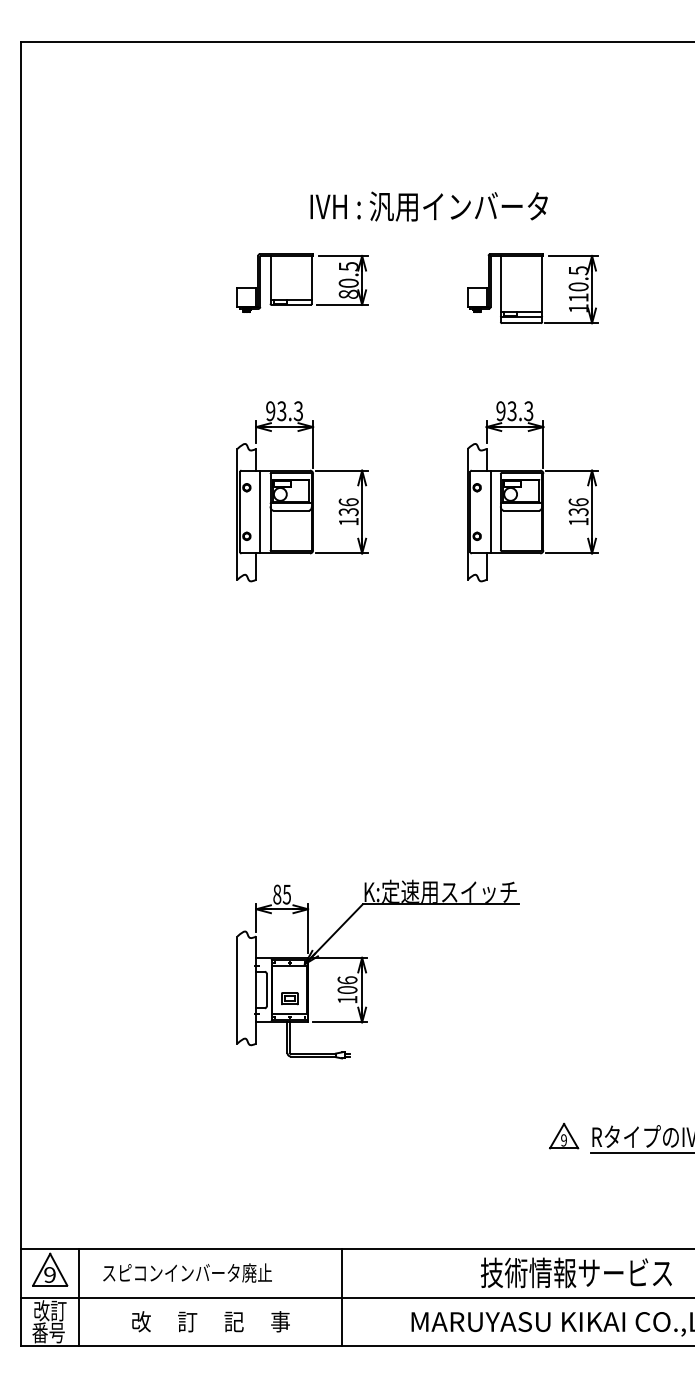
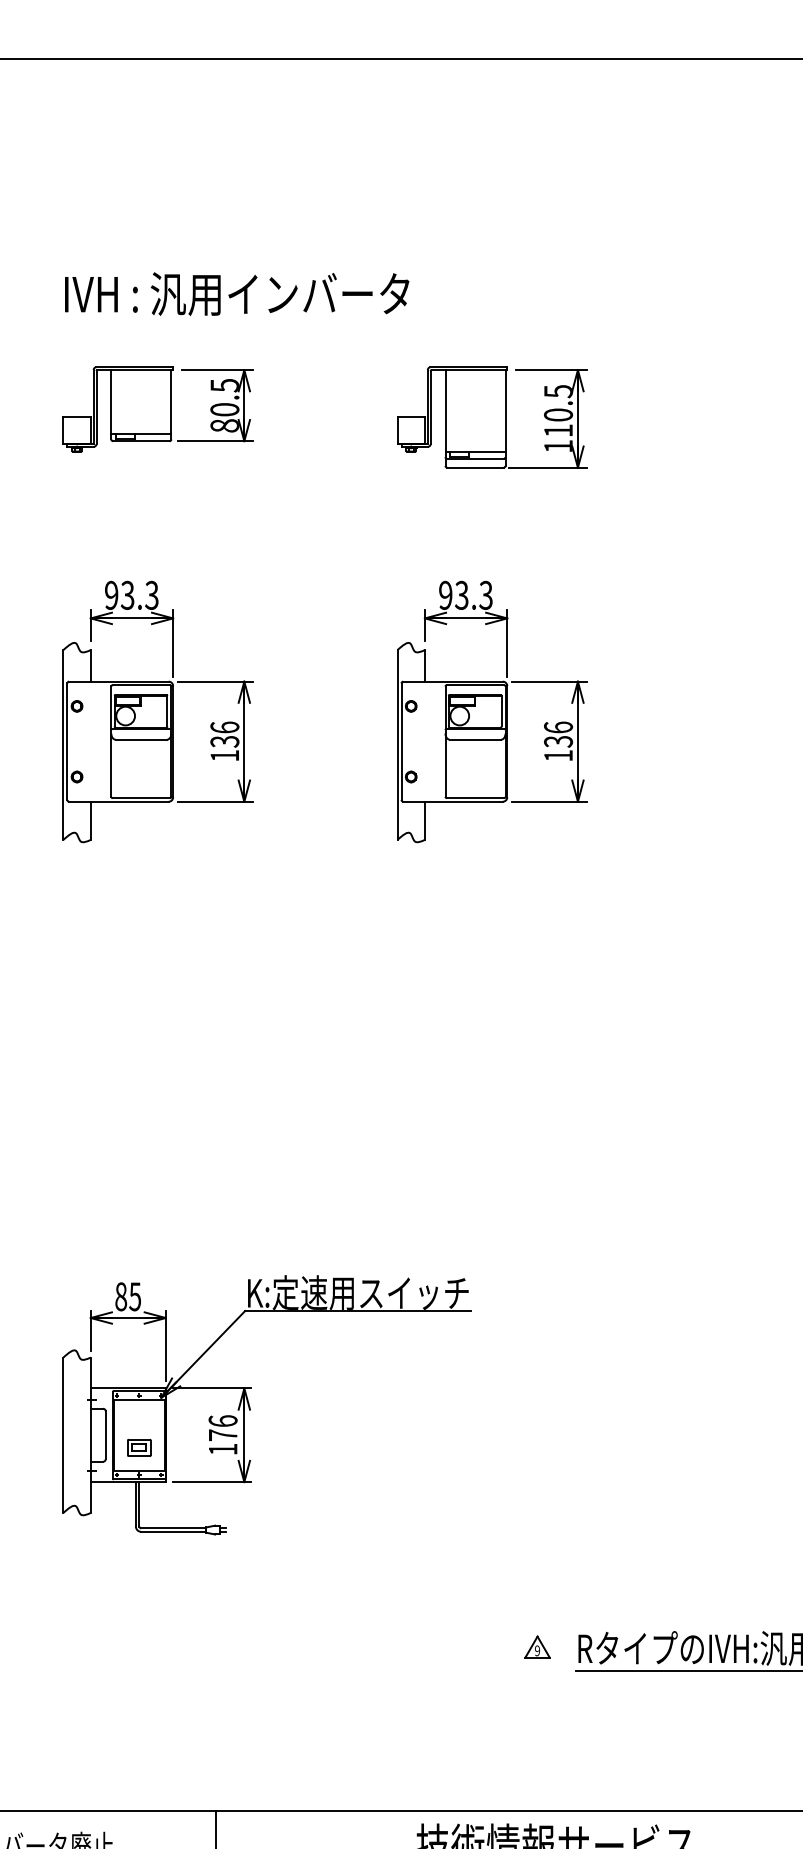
text: (428, 206) -> (236, 293), moved
line: (260, 511) -> (96, 740), removed
line: (490, 511) -> (430, 740), removed
text: (347, 989) -> (223, 1434), 106 -> 176
part: (564, 1135) -> (537, 1646), size x0.6

